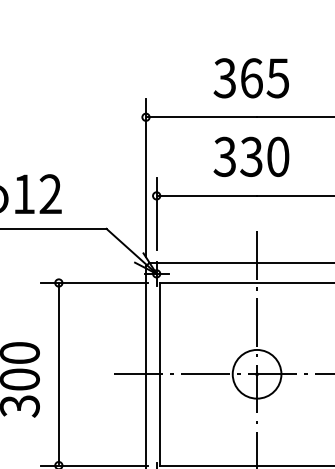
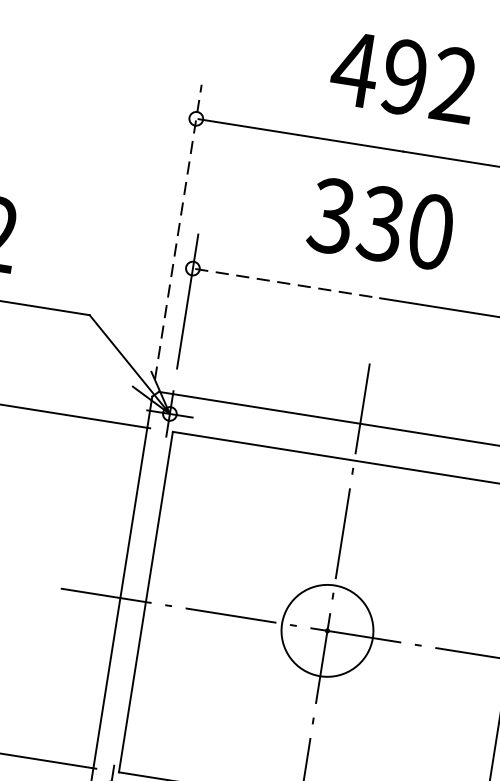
text: (251, 78) -> (404, 77), 365 -> 492
line: (146, 177) -> (179, 231), solid -> dashed
line: (207, 195) -> (287, 282), solid -> dashed

